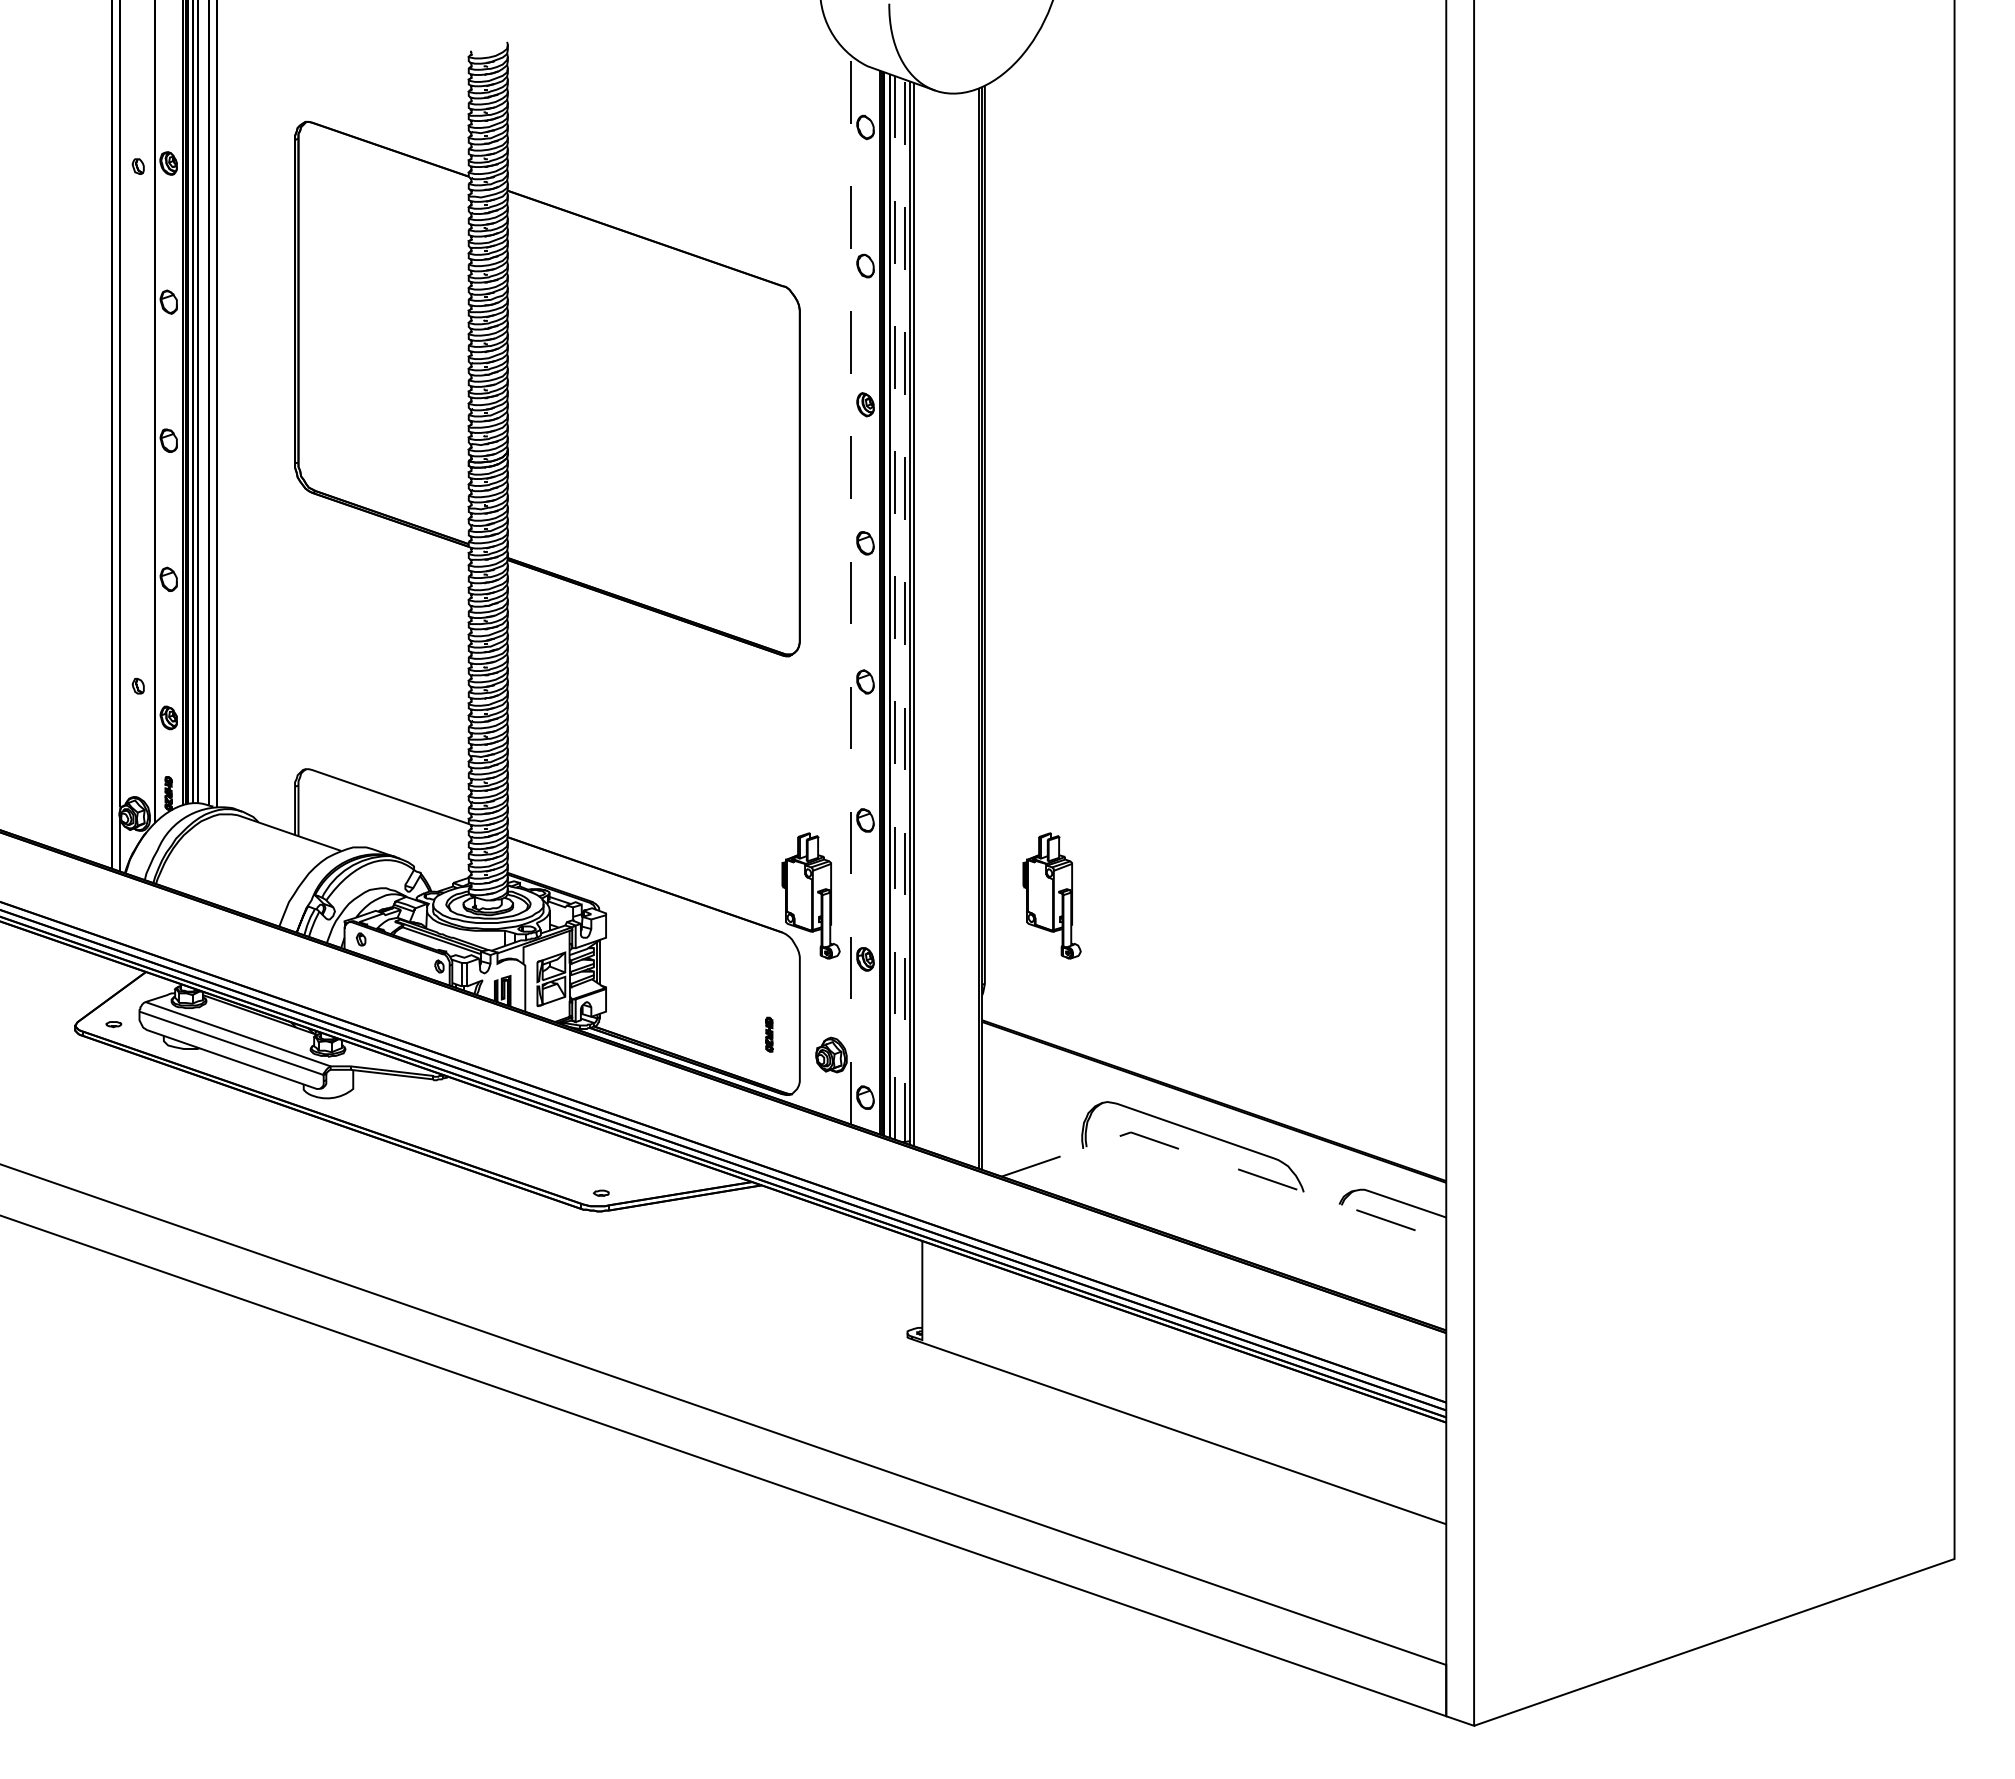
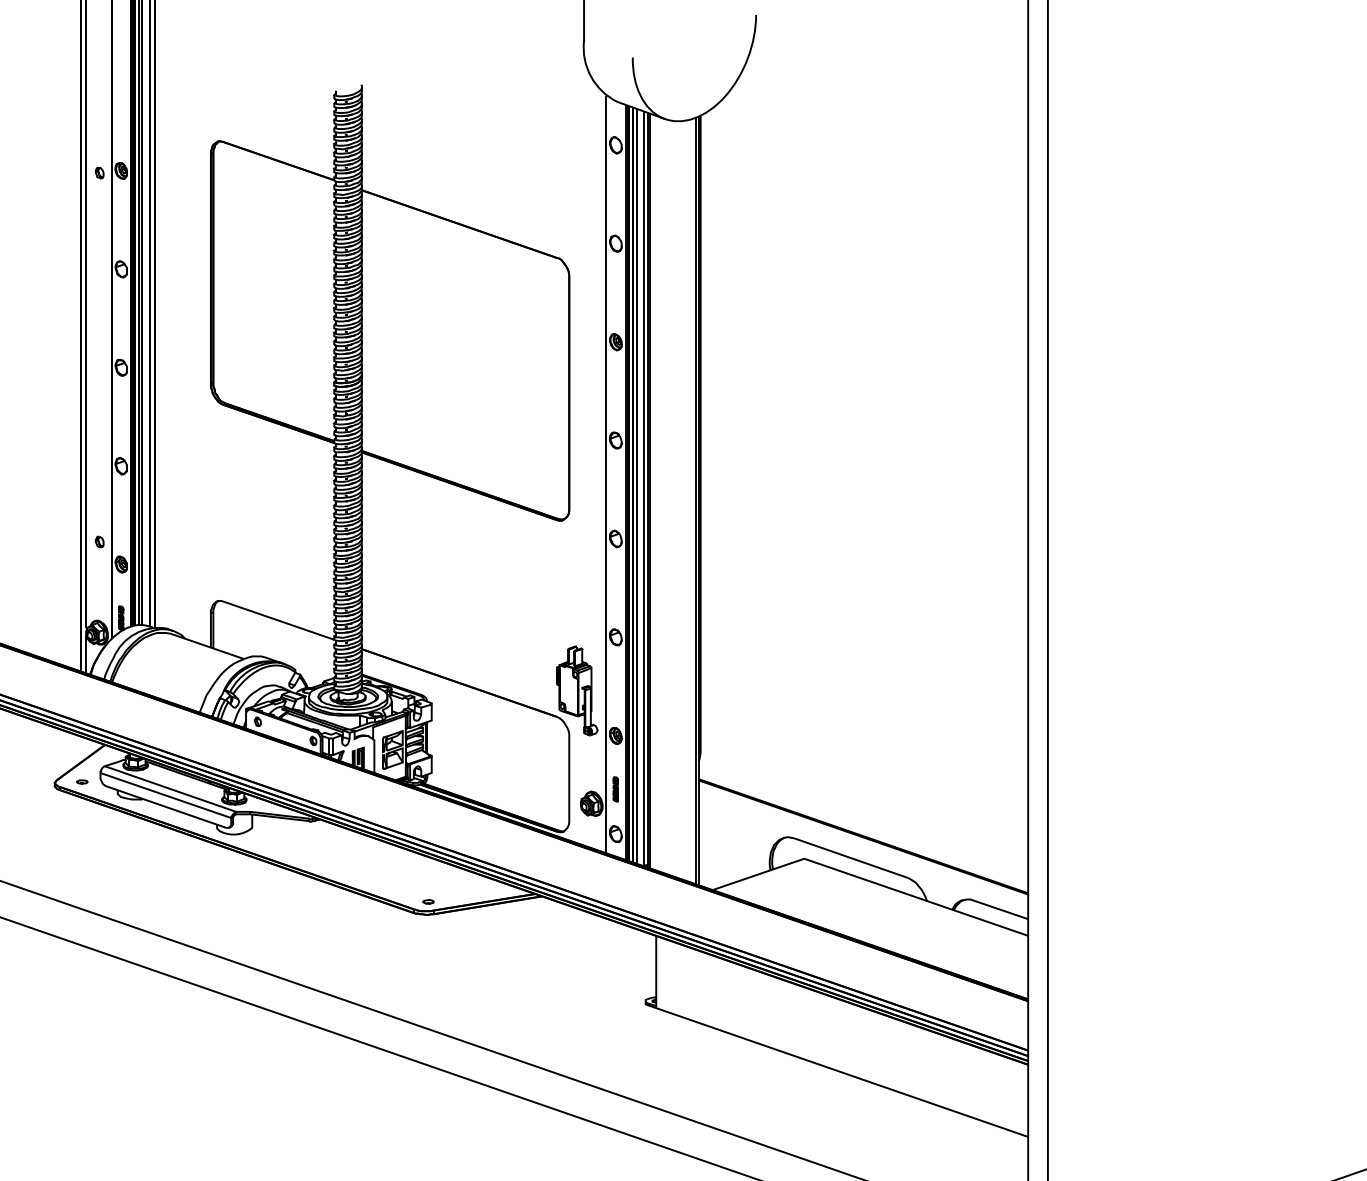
line: (851, 590) -> (605, 474), dashed -> solid
line: (894, 607) -> (636, 486), dashed -> solid
line: (905, 613) -> (644, 490), dashed -> solid
part: (1051, 895) -> (747, 690), removed
part: (769, 1034) -> (615, 789), moved
line: (1223, 1164) -> (870, 881), dashed -> solid

